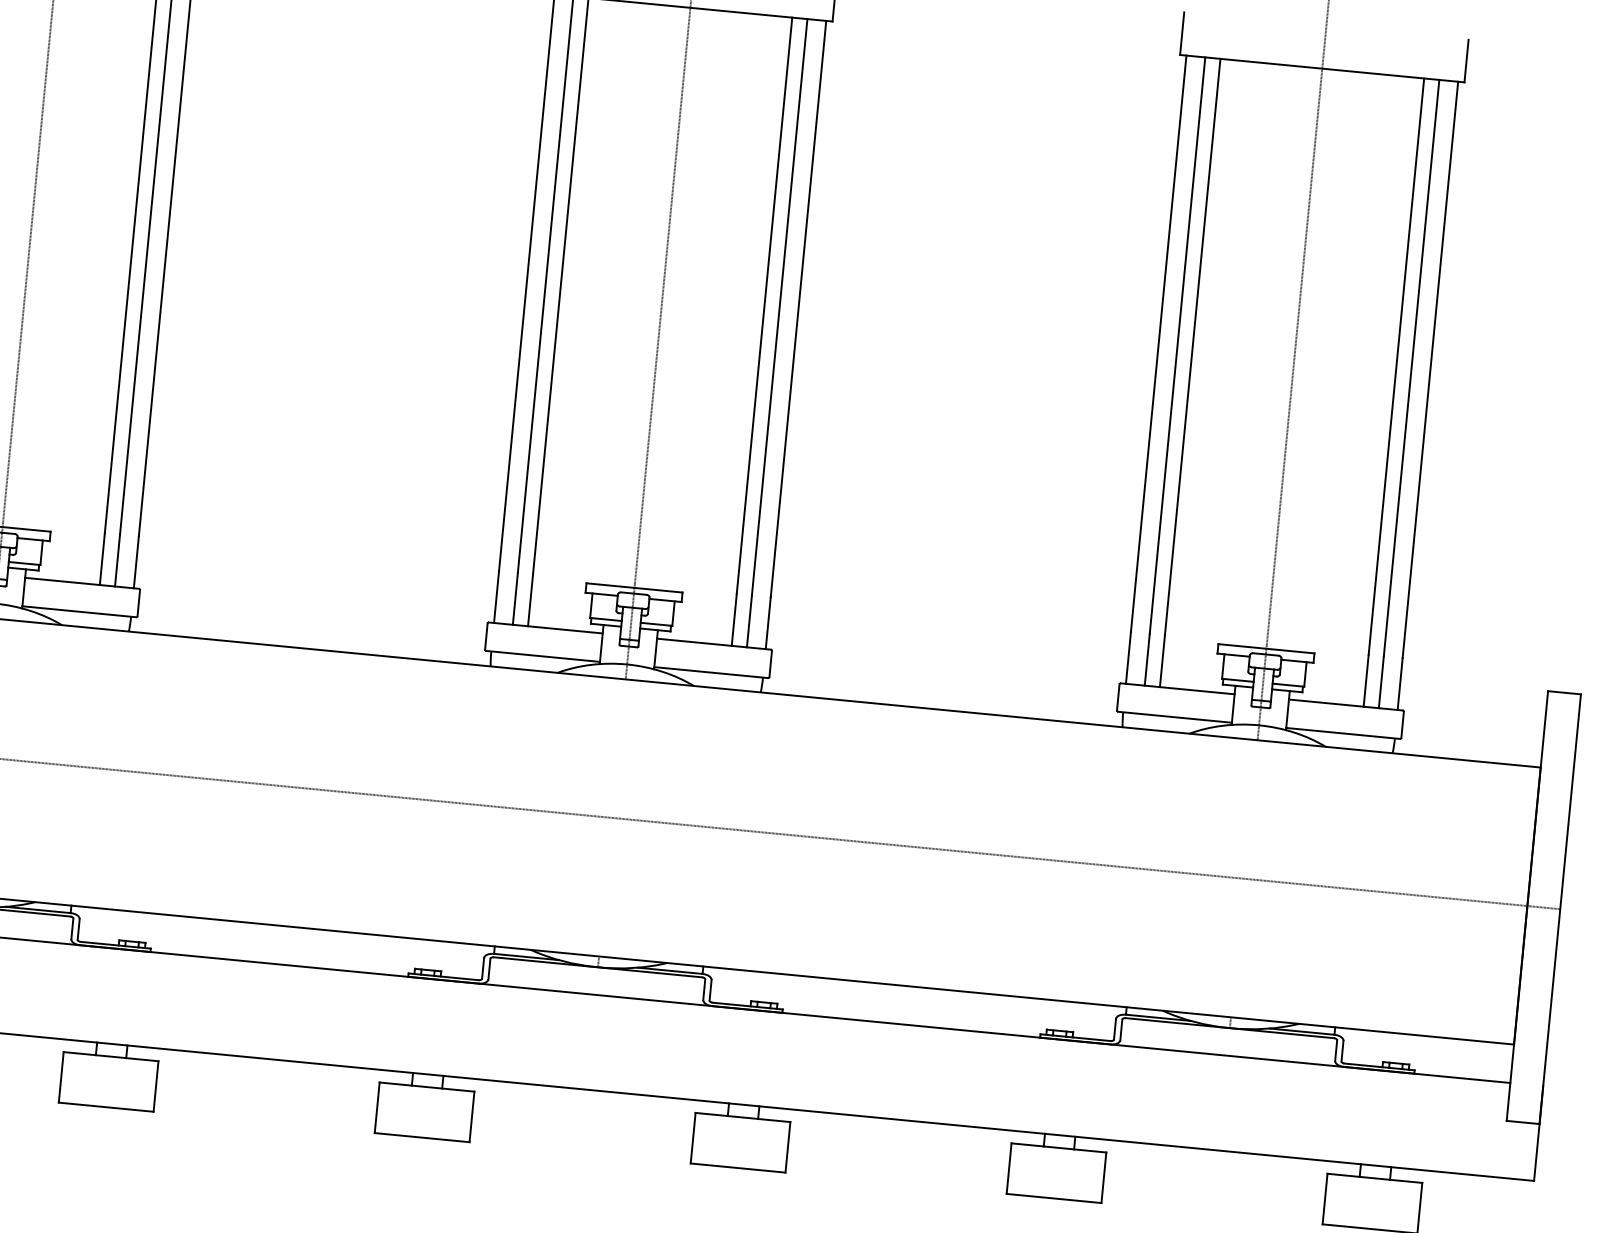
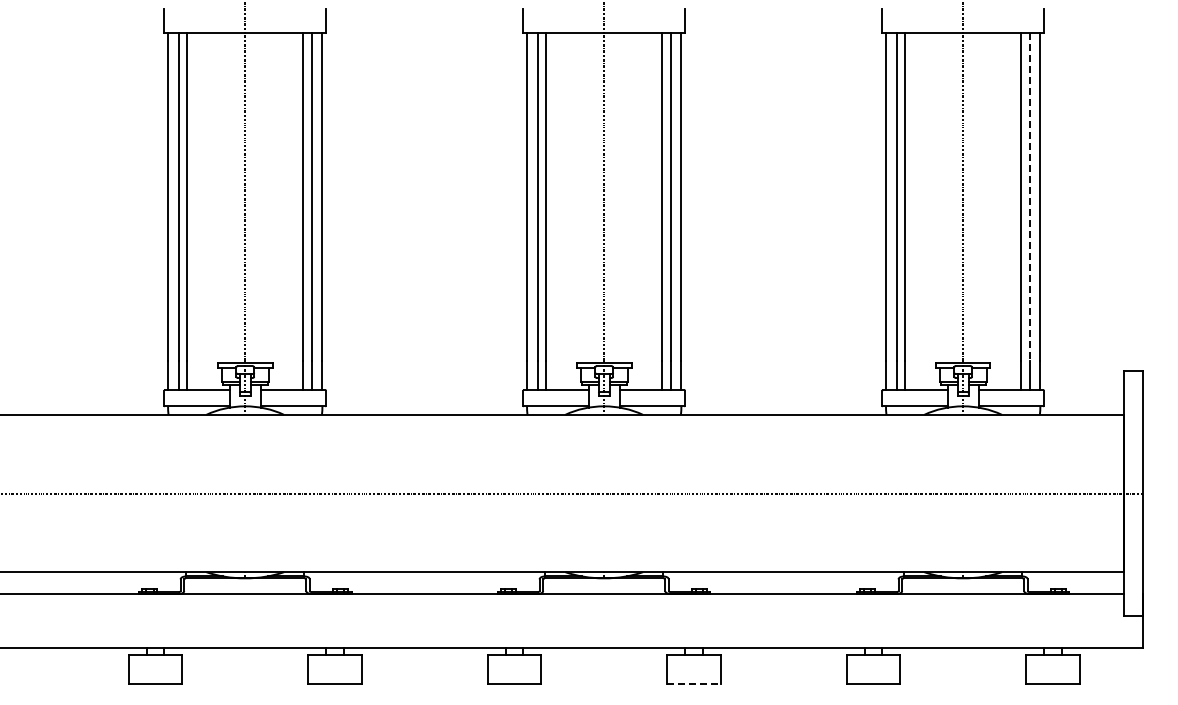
line: (1411, 368) -> (1029, 197), solid -> dashed
line: (737, 1167) -> (693, 683), solid -> dashed

